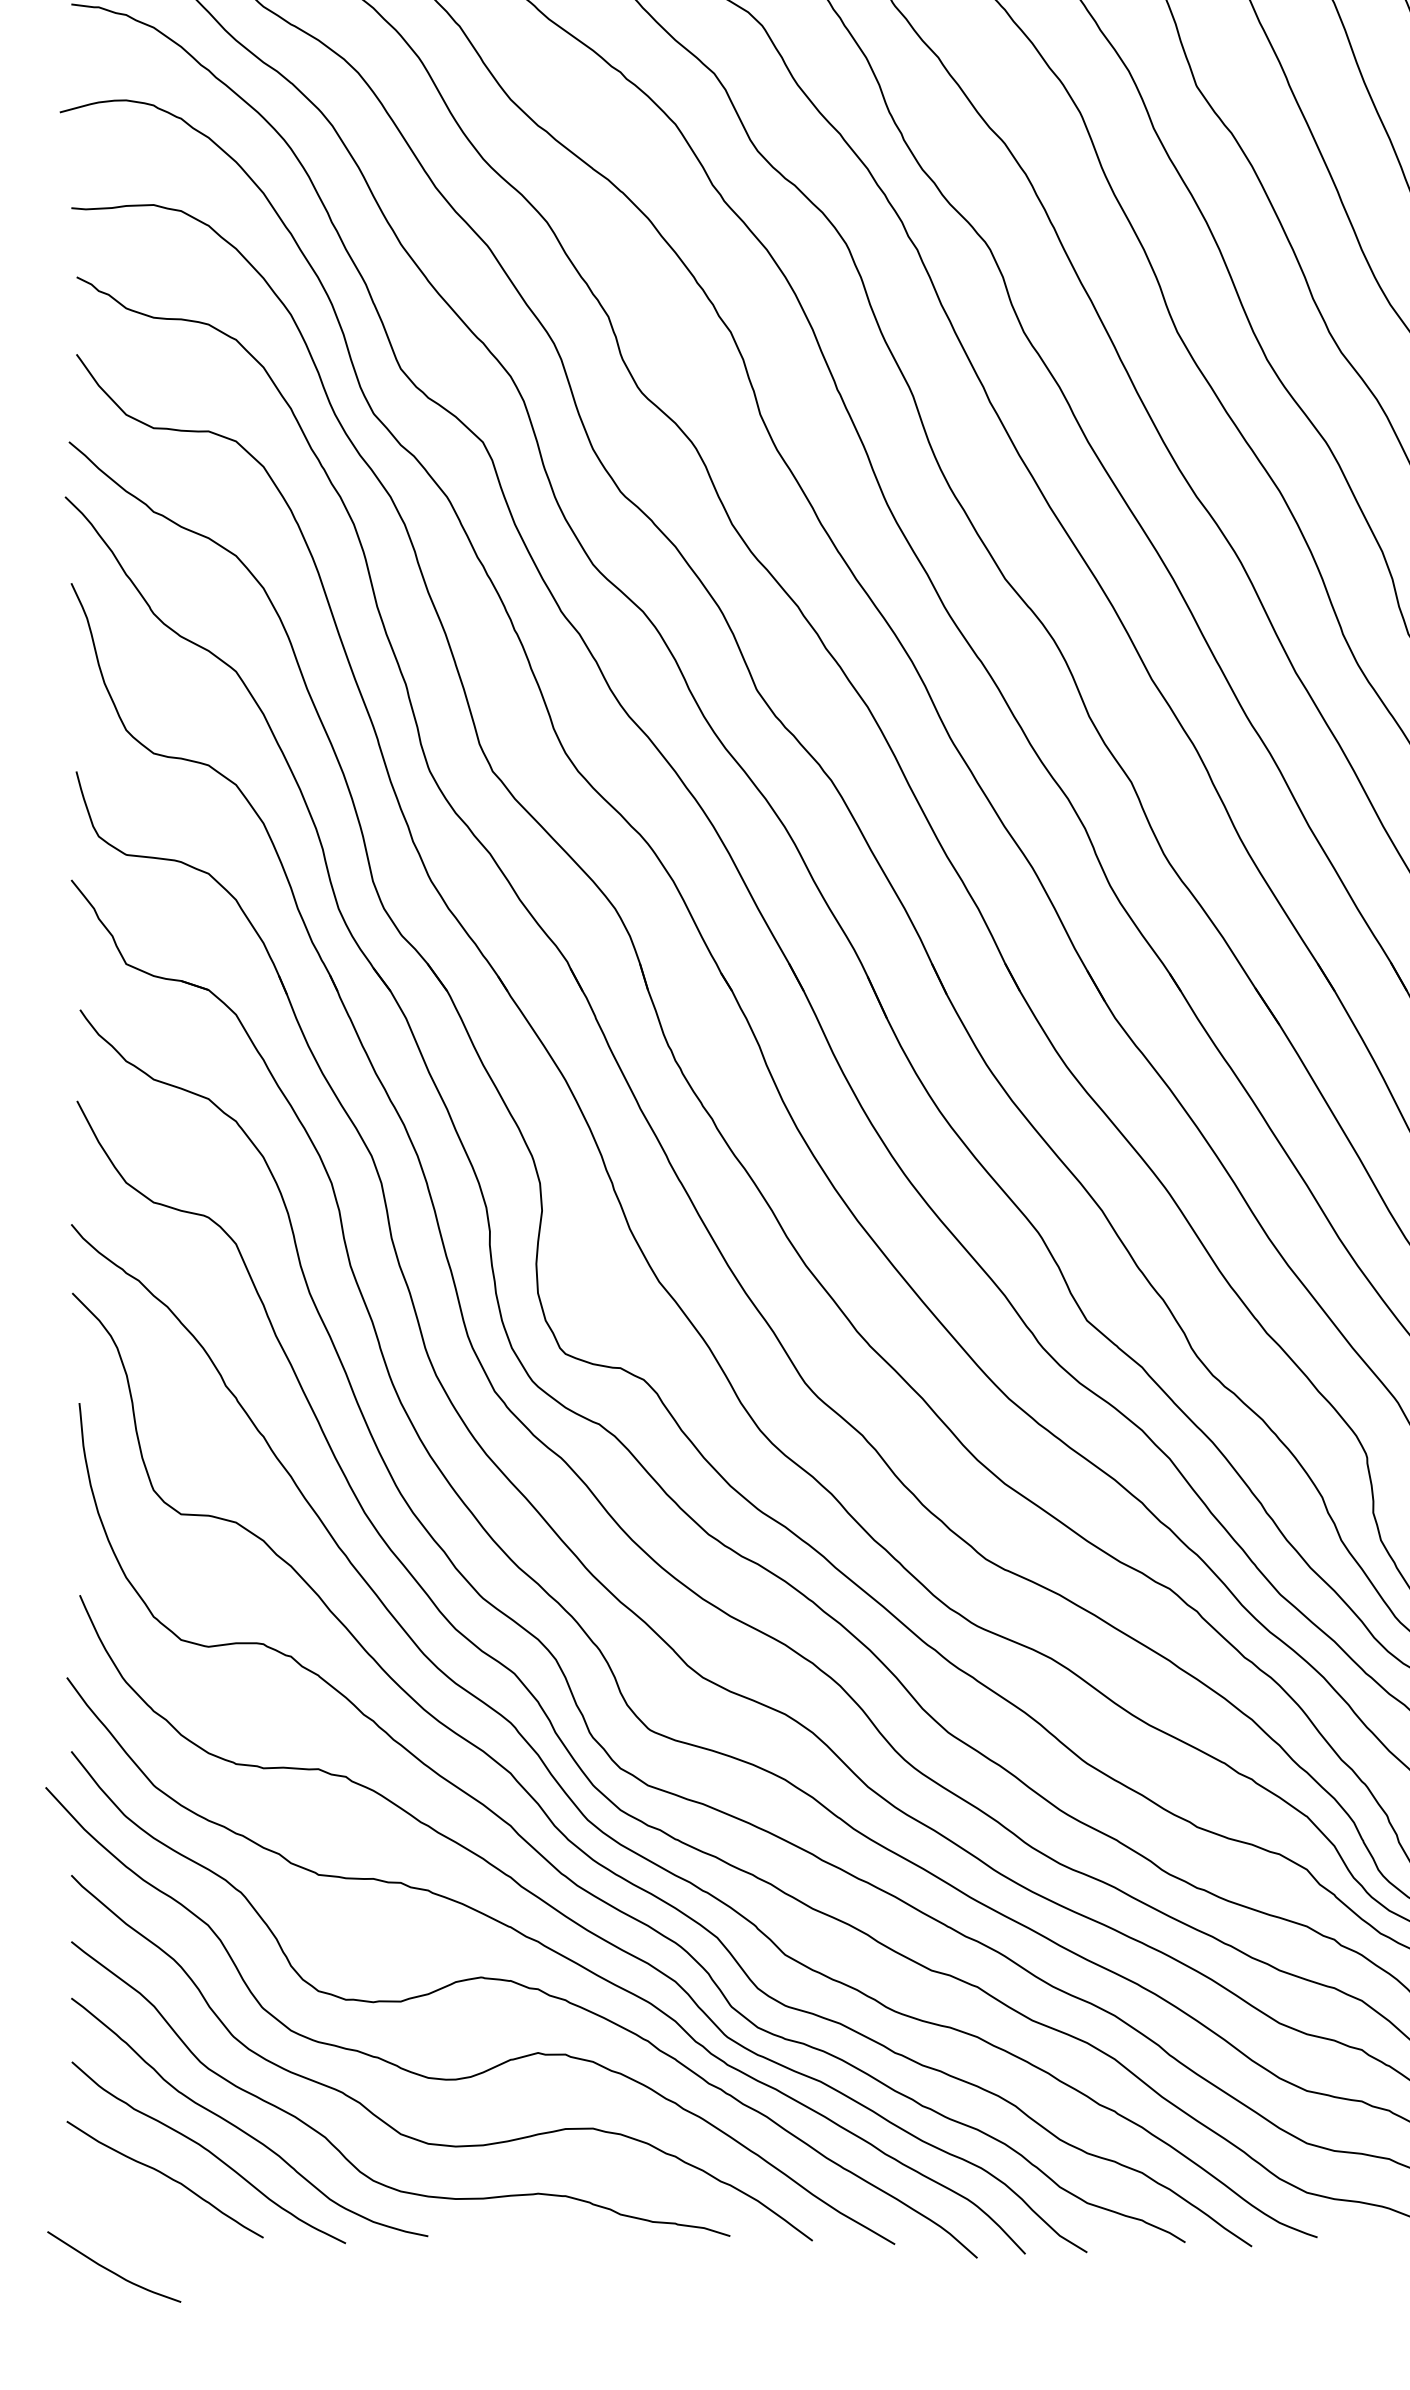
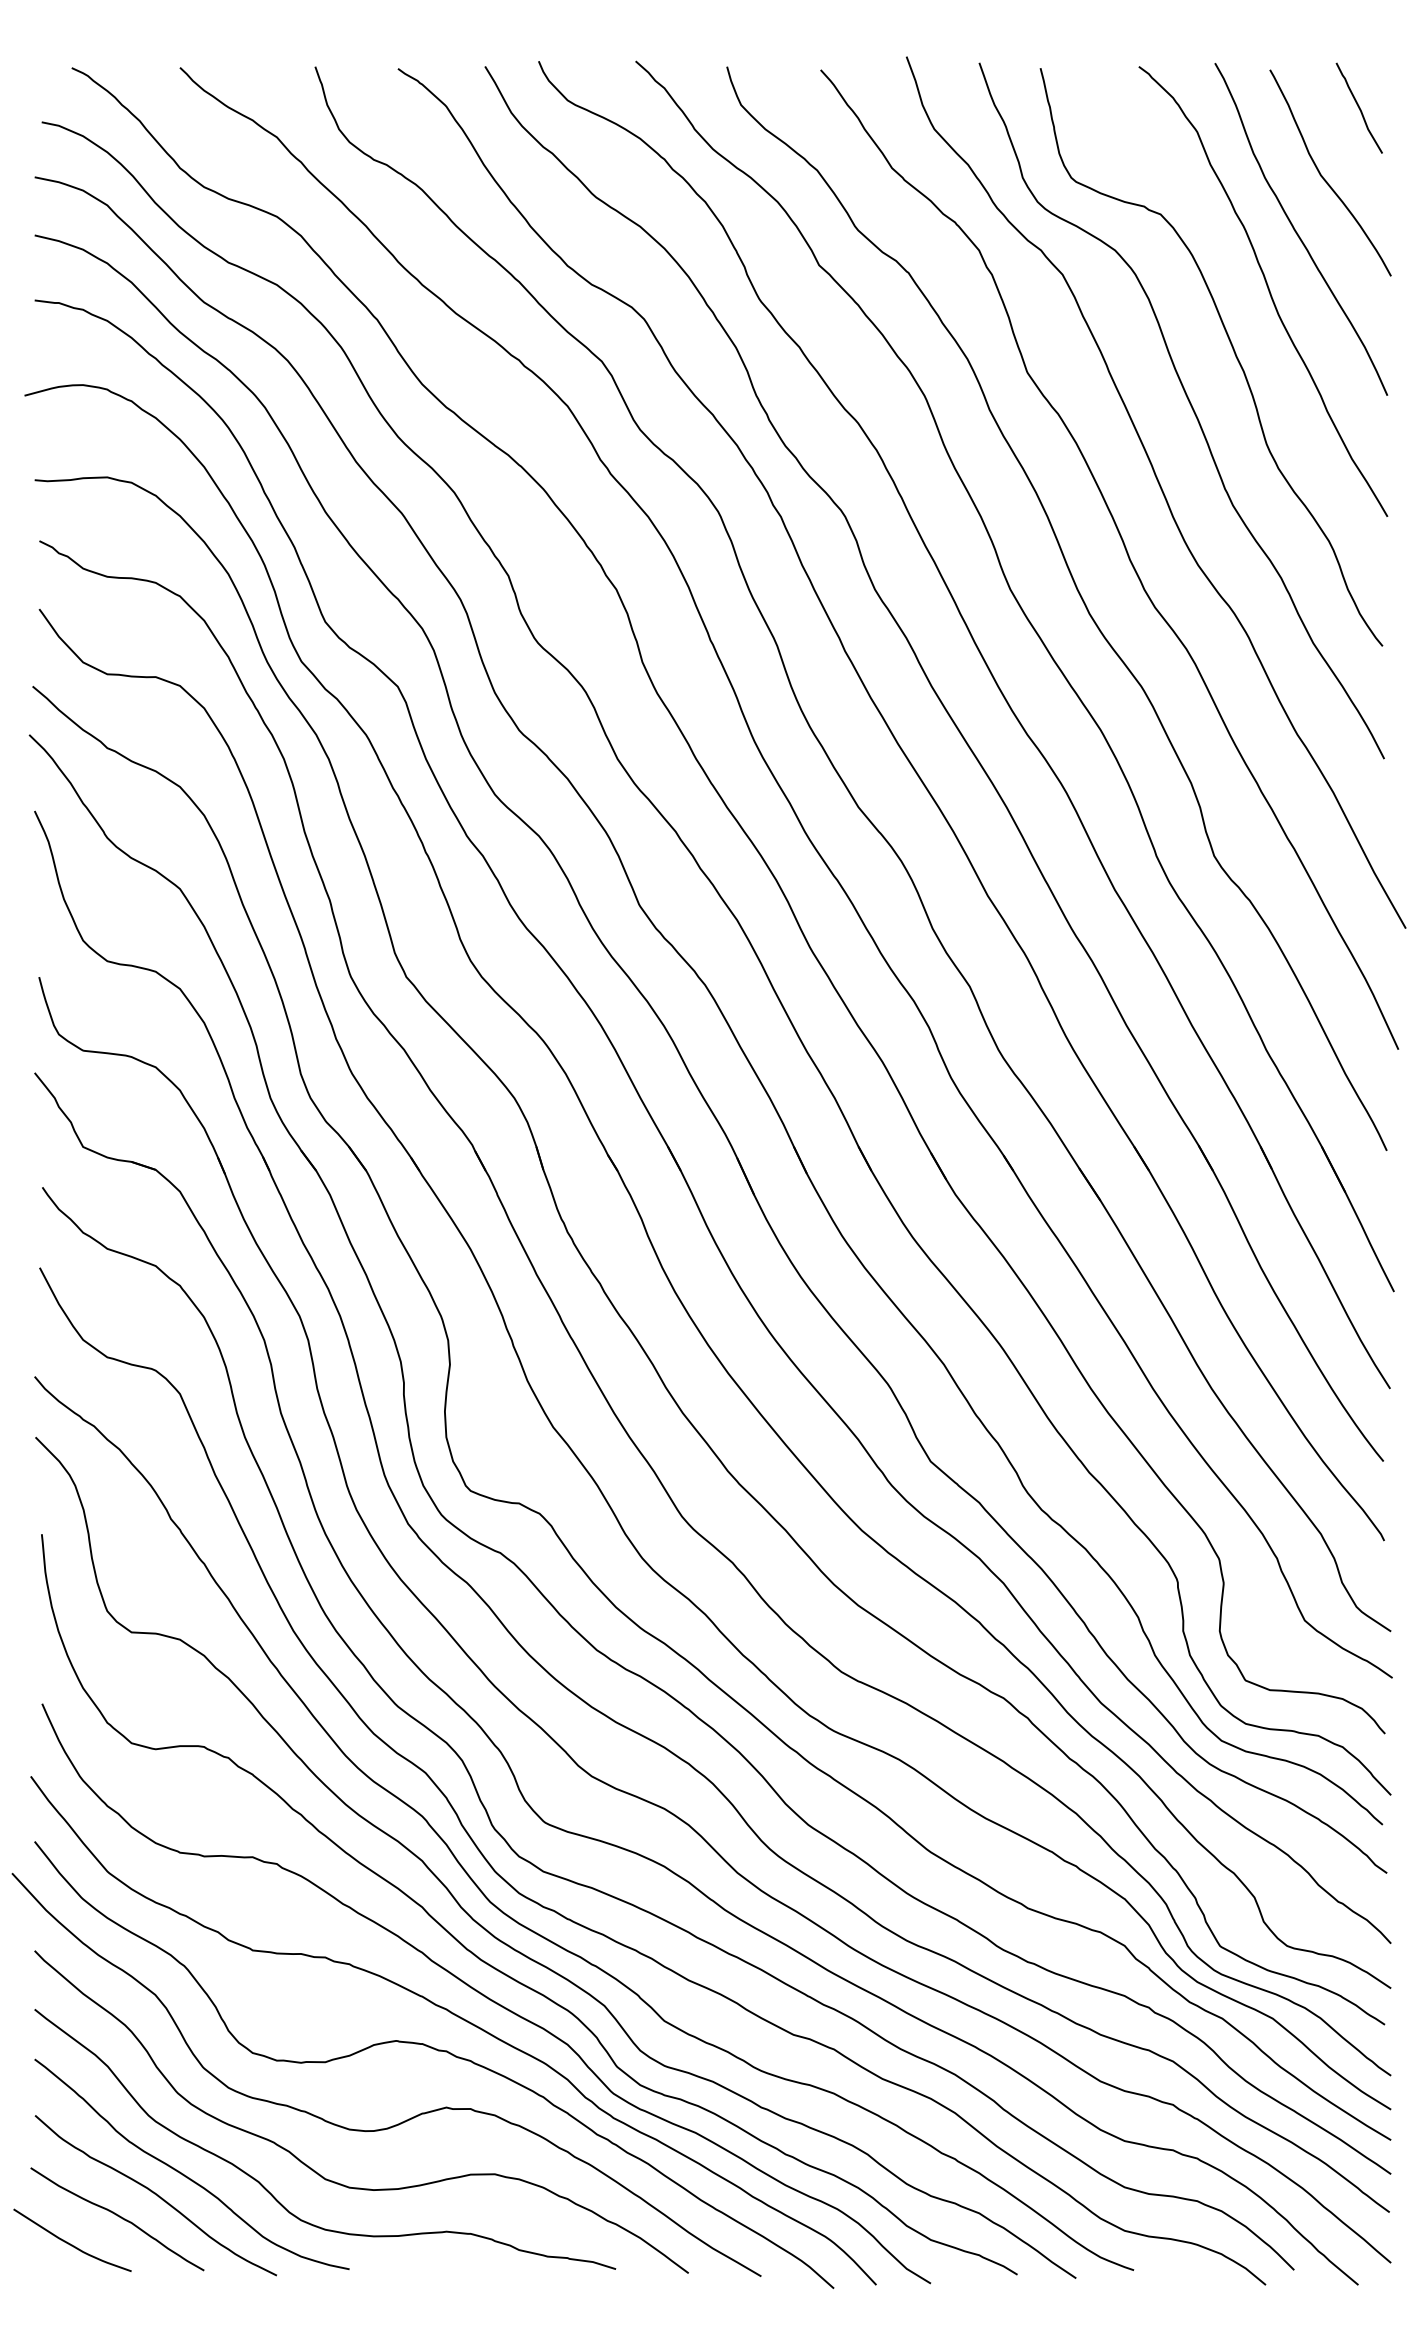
curve: (111, 2270) -> (70, 2243), moved

